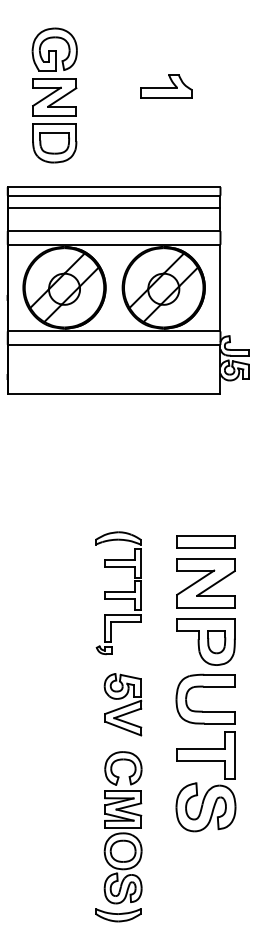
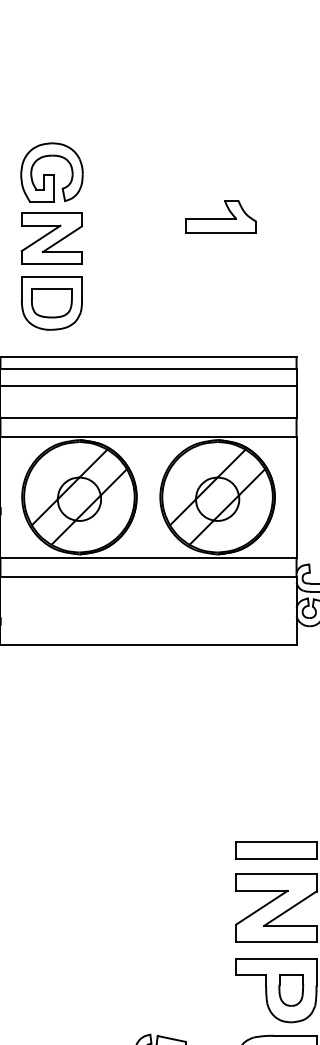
part: (54, 95) -> (51, 236), moved
part: (118, 593) -> (154, 922), removed

